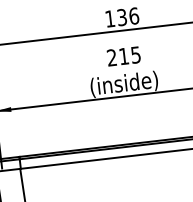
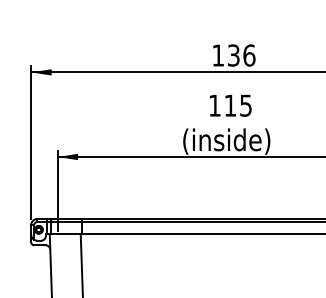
text: (111, 57) -> (214, 105), 215 -> 115

